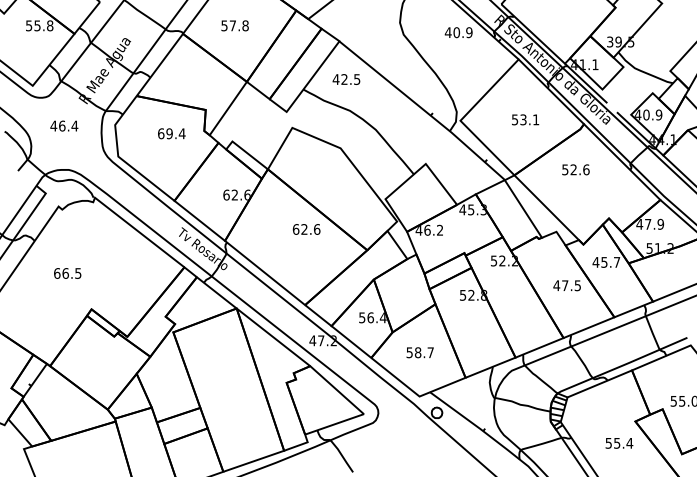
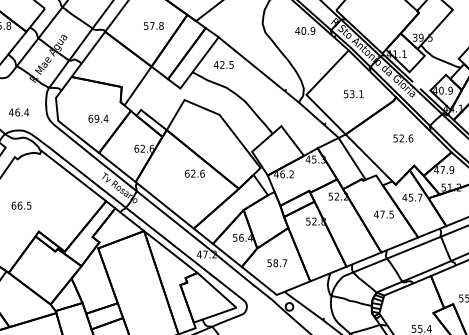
part: (234, 25) -> (153, 25), moved
part: (64, 125) -> (19, 112), moved
part: (171, 133) -> (98, 118), moved
part: (575, 169) -> (403, 138), moved

